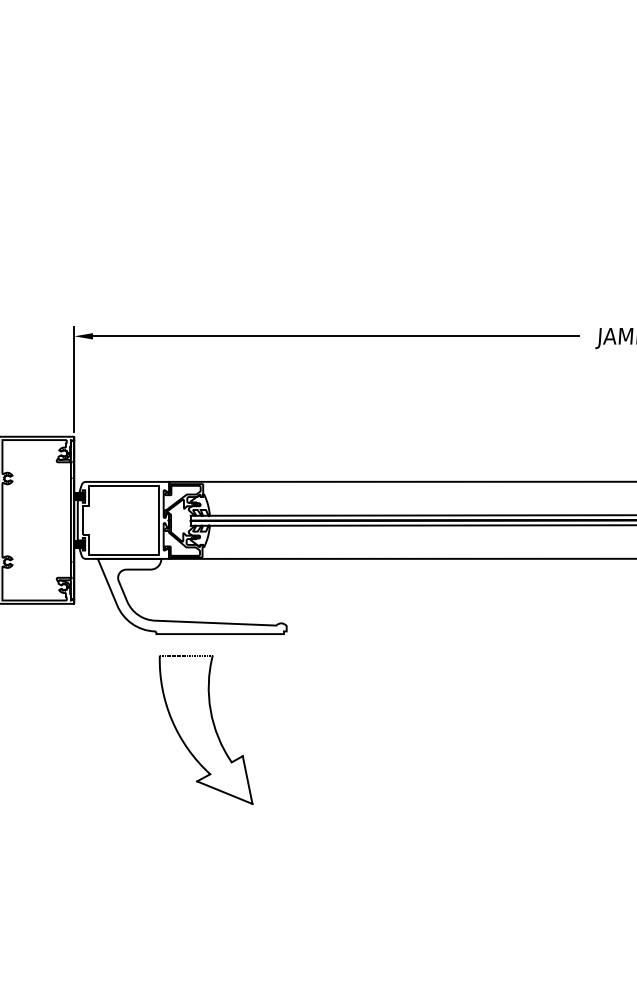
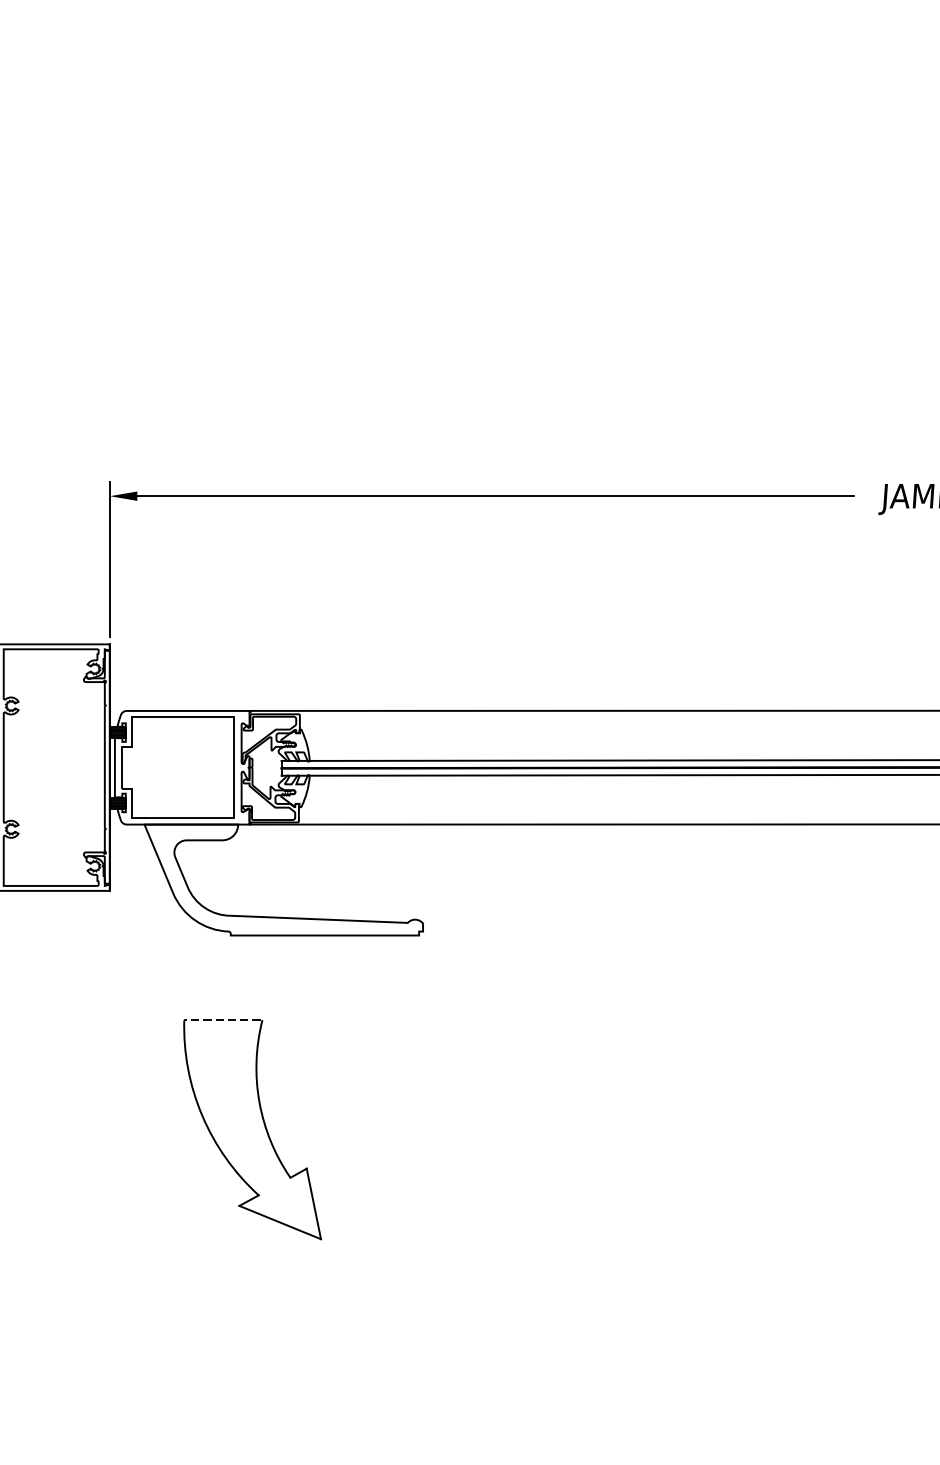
part: (213, 726) -> (263, 1124), moved

